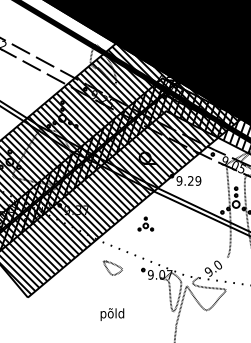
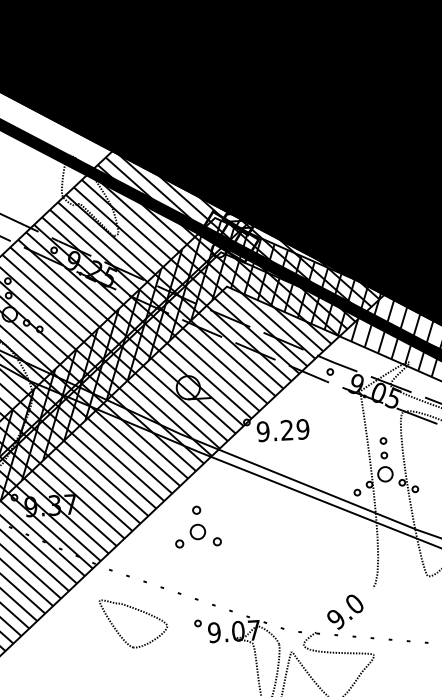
part: (145, 223) -> (196, 525), size x1.43
part: (112, 267) -> (132, 621), size x1.67

